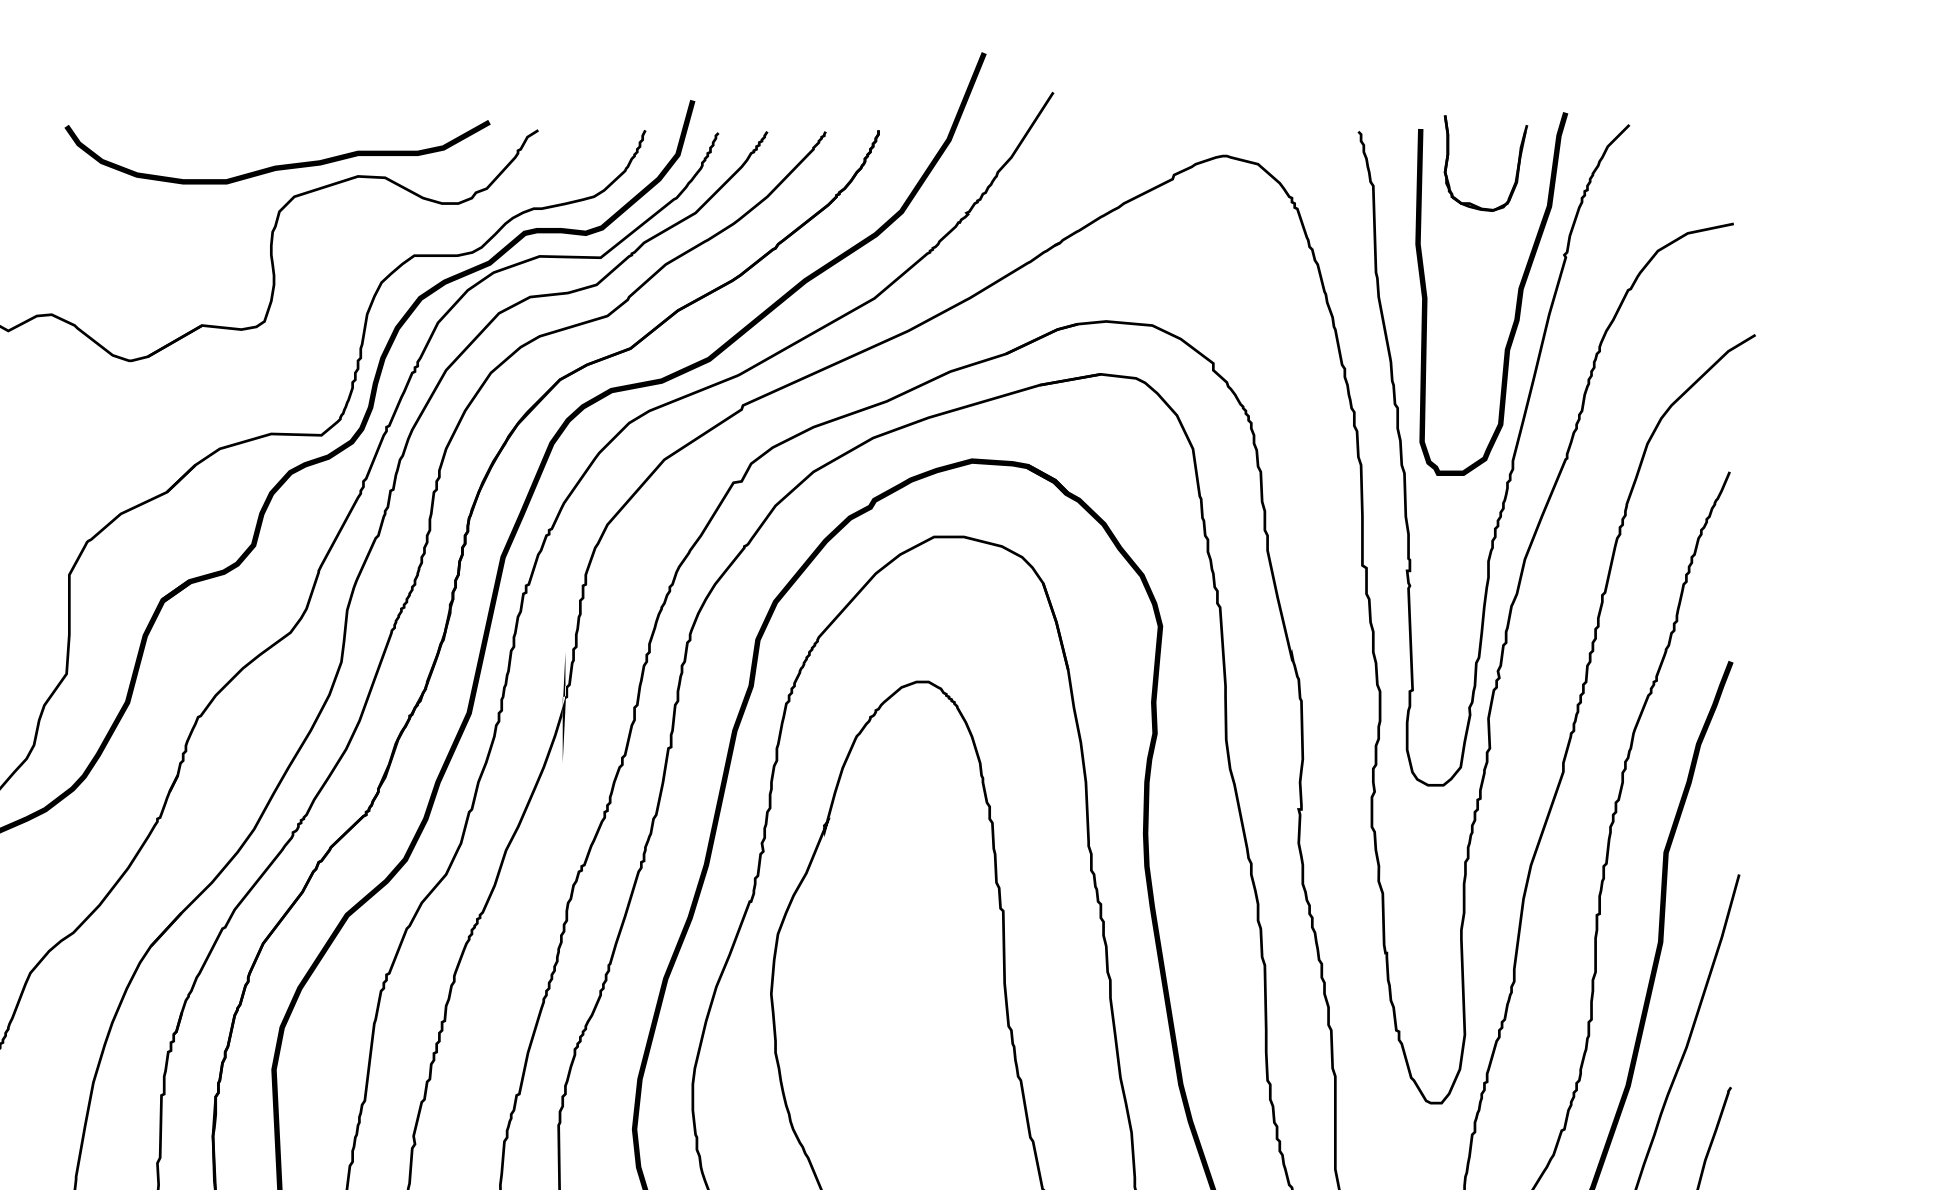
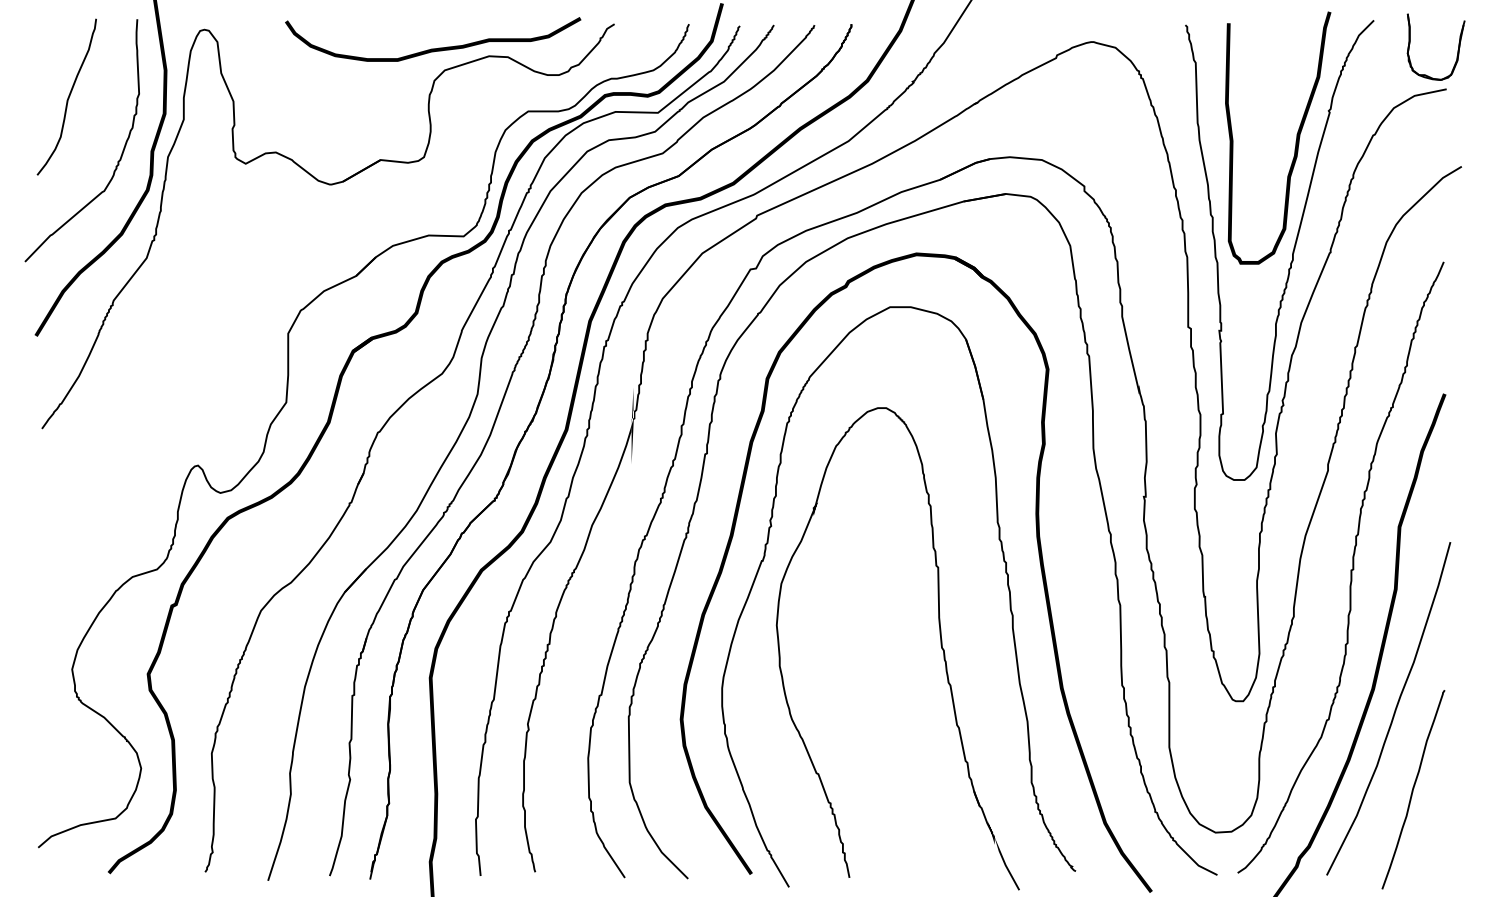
part: (1516, 168) -> (1457, 50), moved

